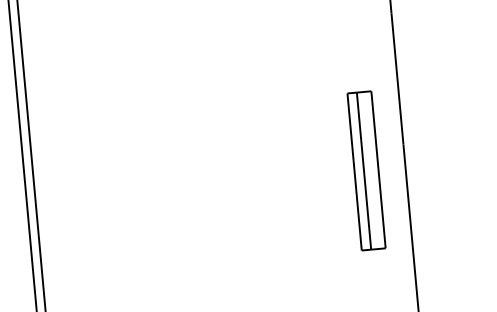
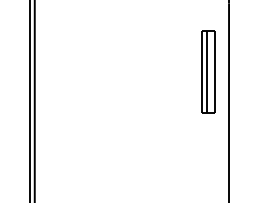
part: (366, 169) -> (208, 71), moved

